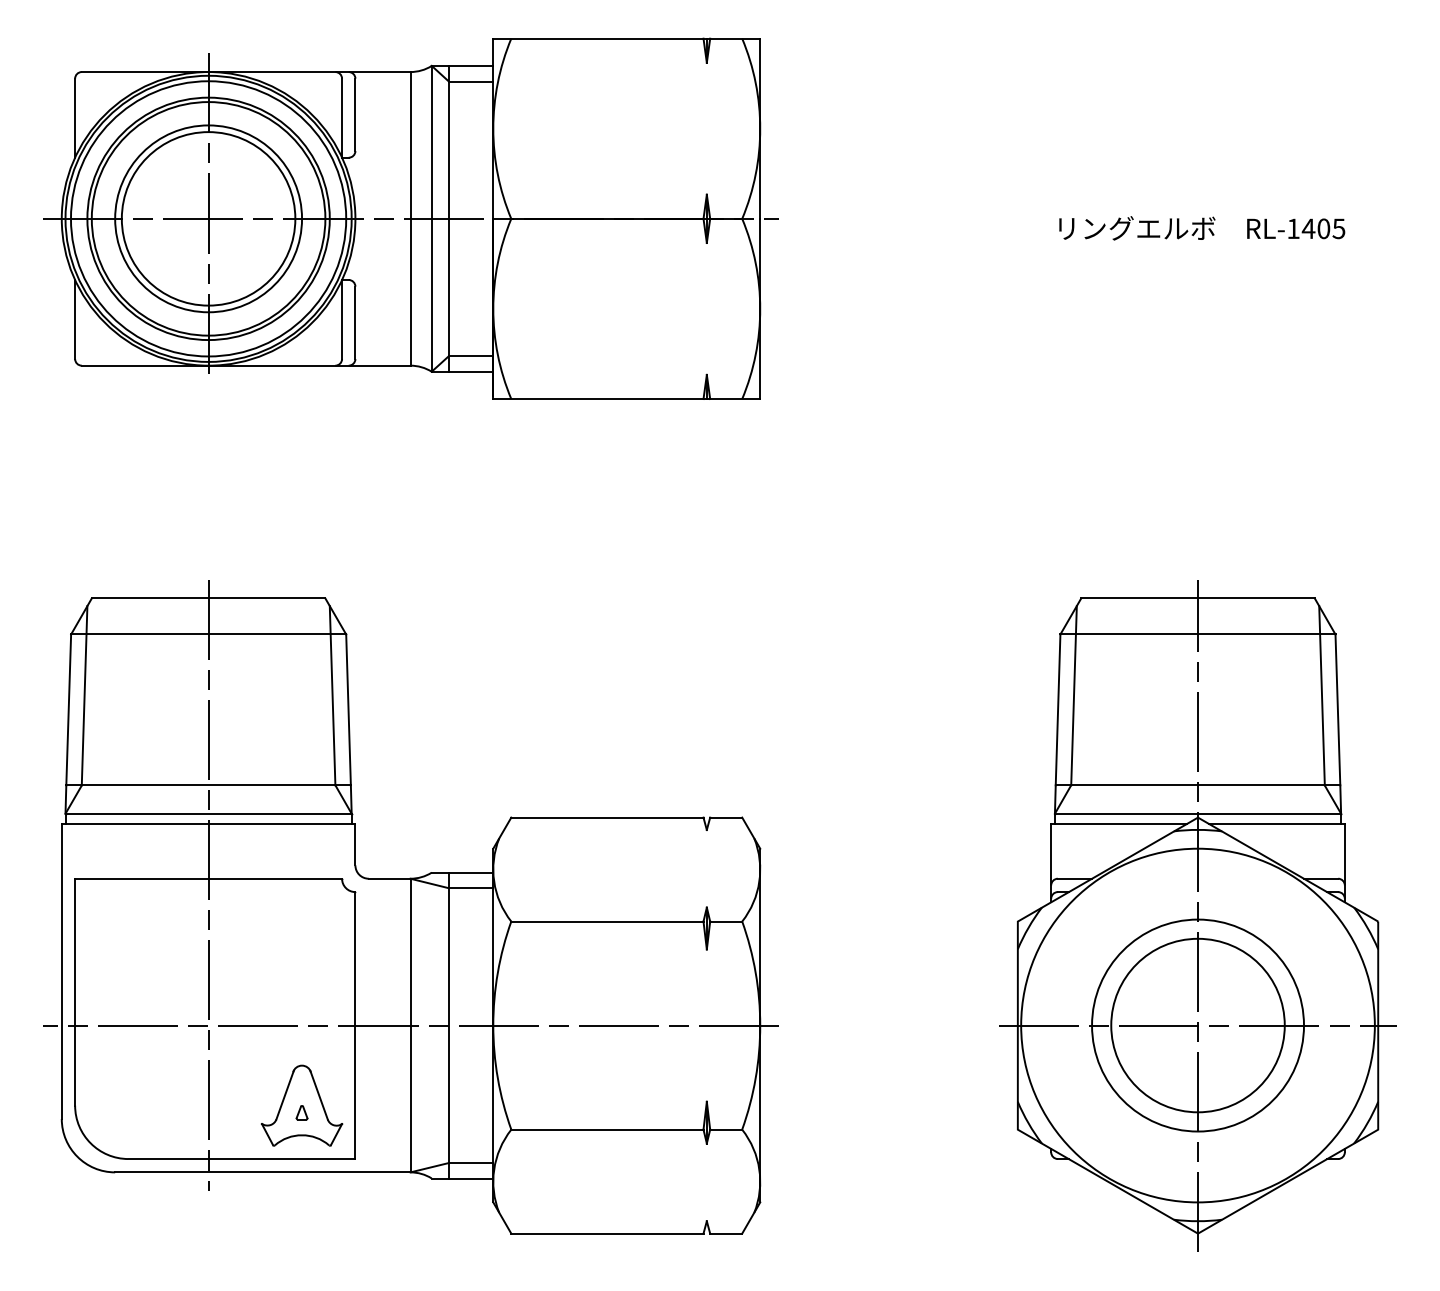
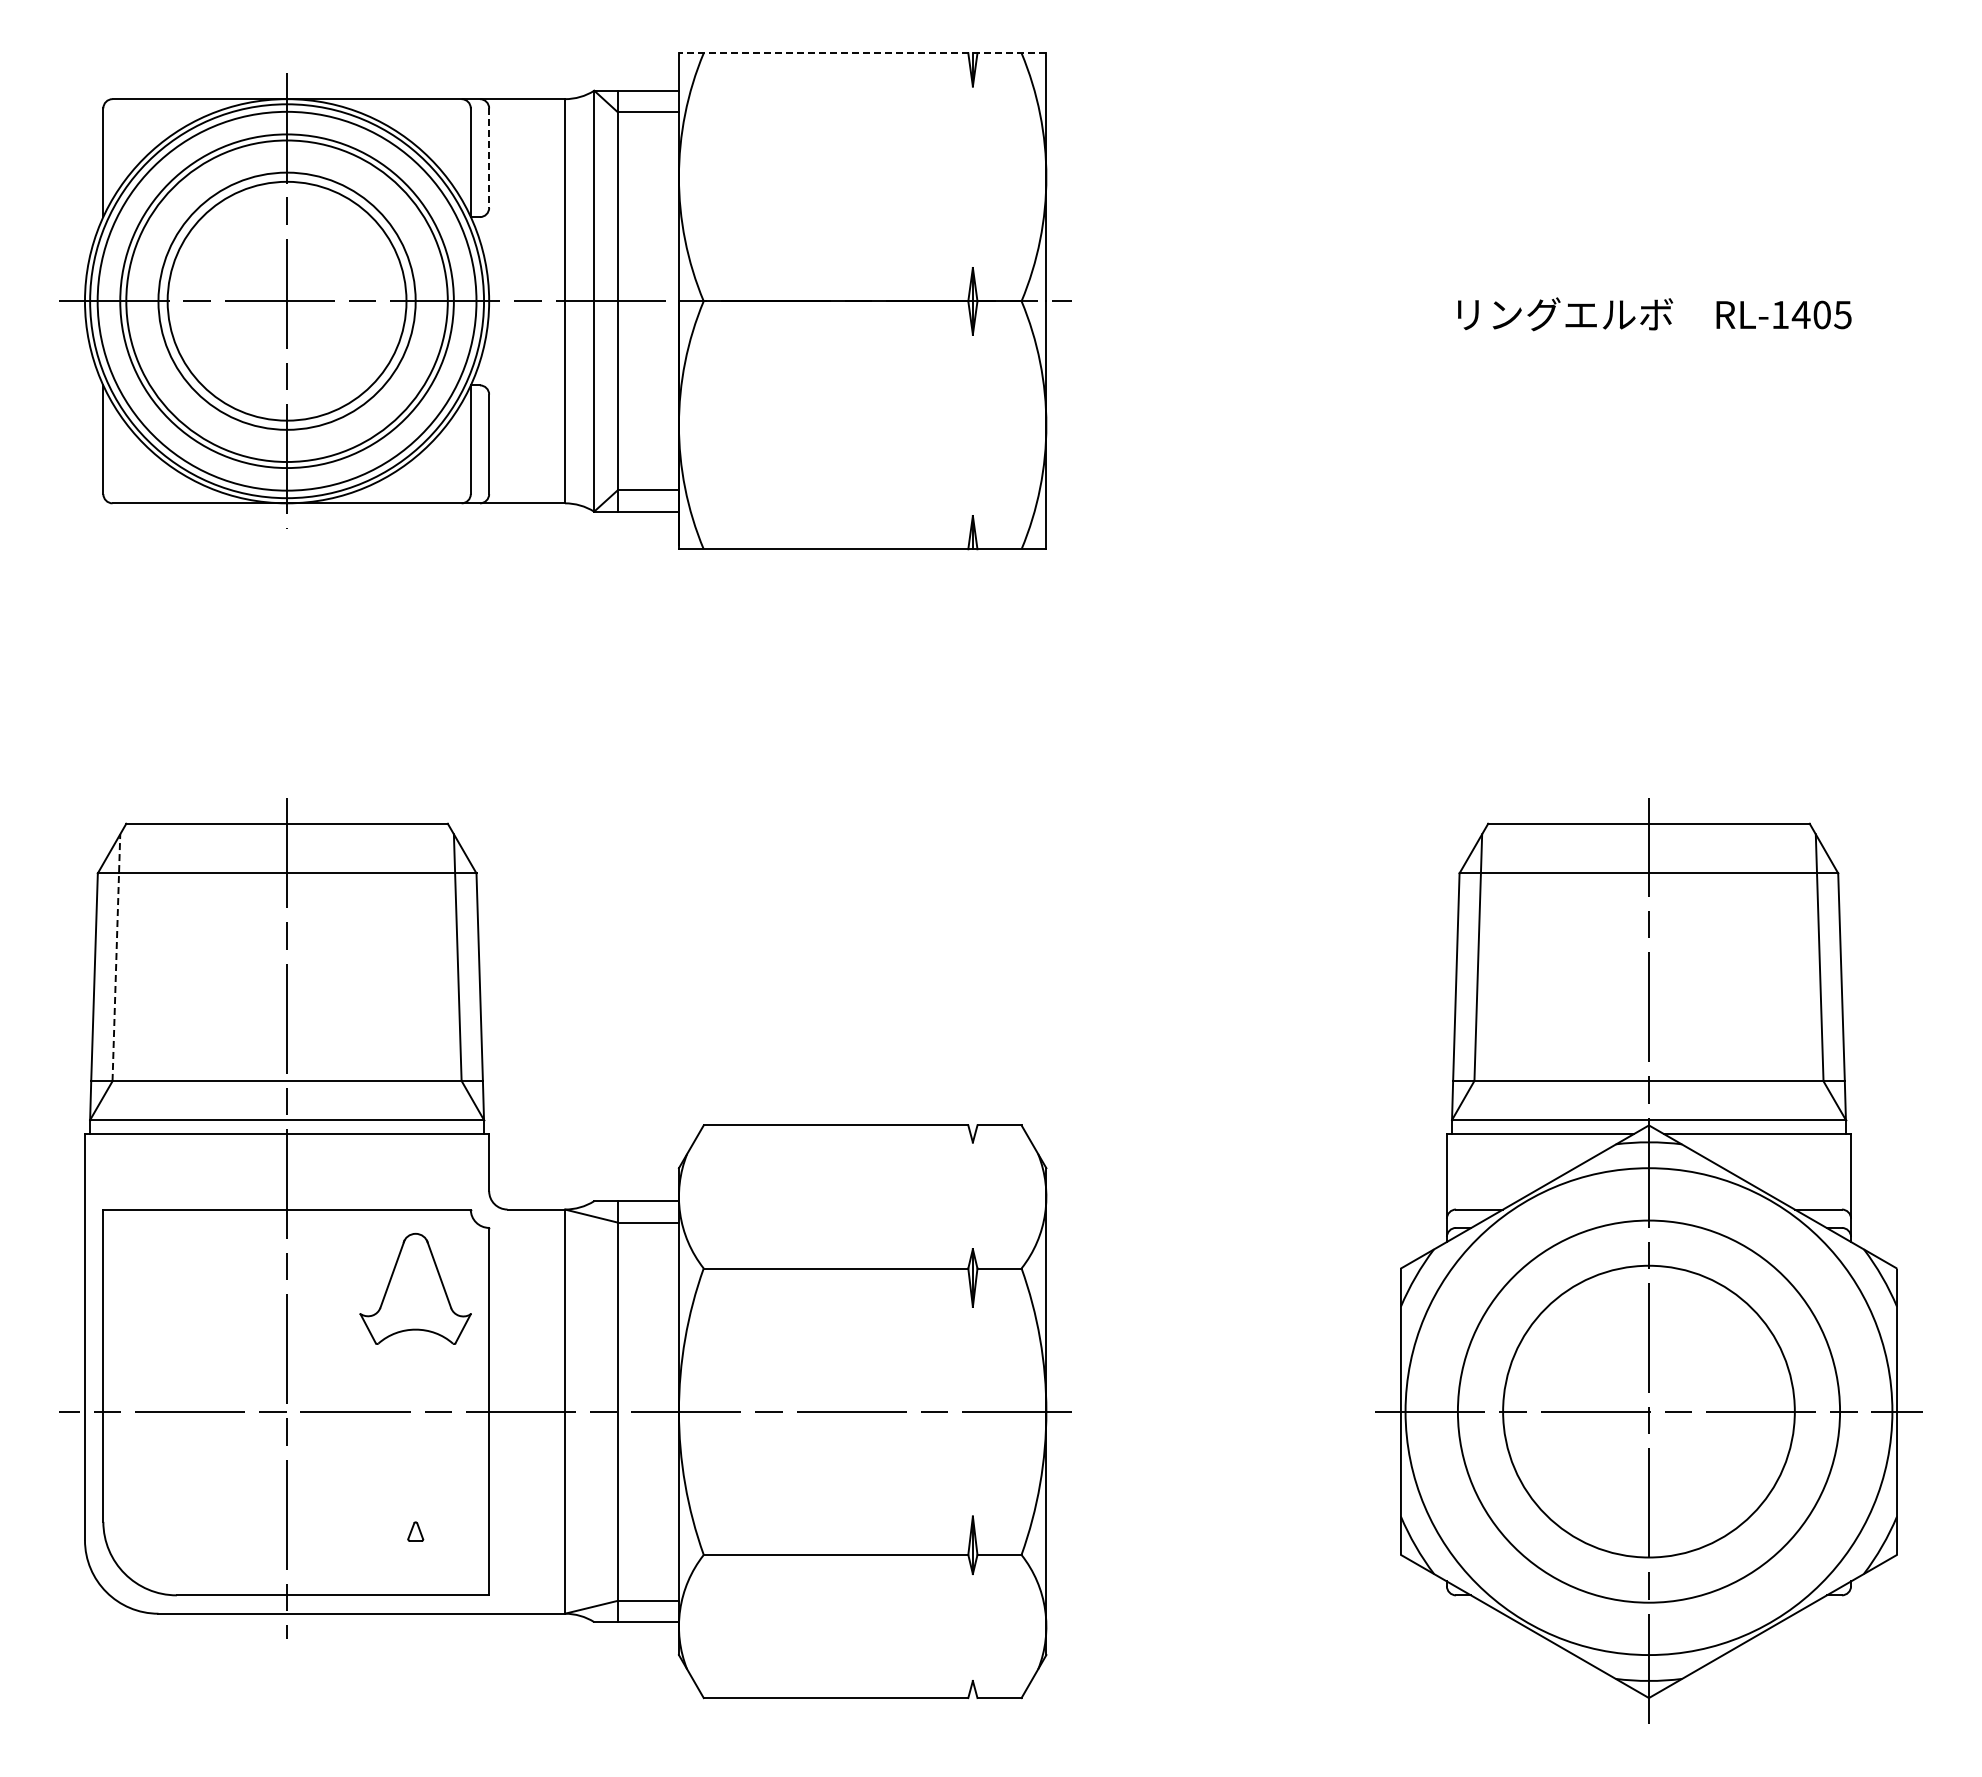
line: (626, 38) -> (862, 53), solid -> dashed
line: (355, 115) -> (489, 158), solid -> dashed
line: (84, 695) -> (116, 957), solid -> dashed
circle: (1197, 1025) -> (1648, 1411), size x1.6
part: (301, 1105) -> (415, 1288), moved

